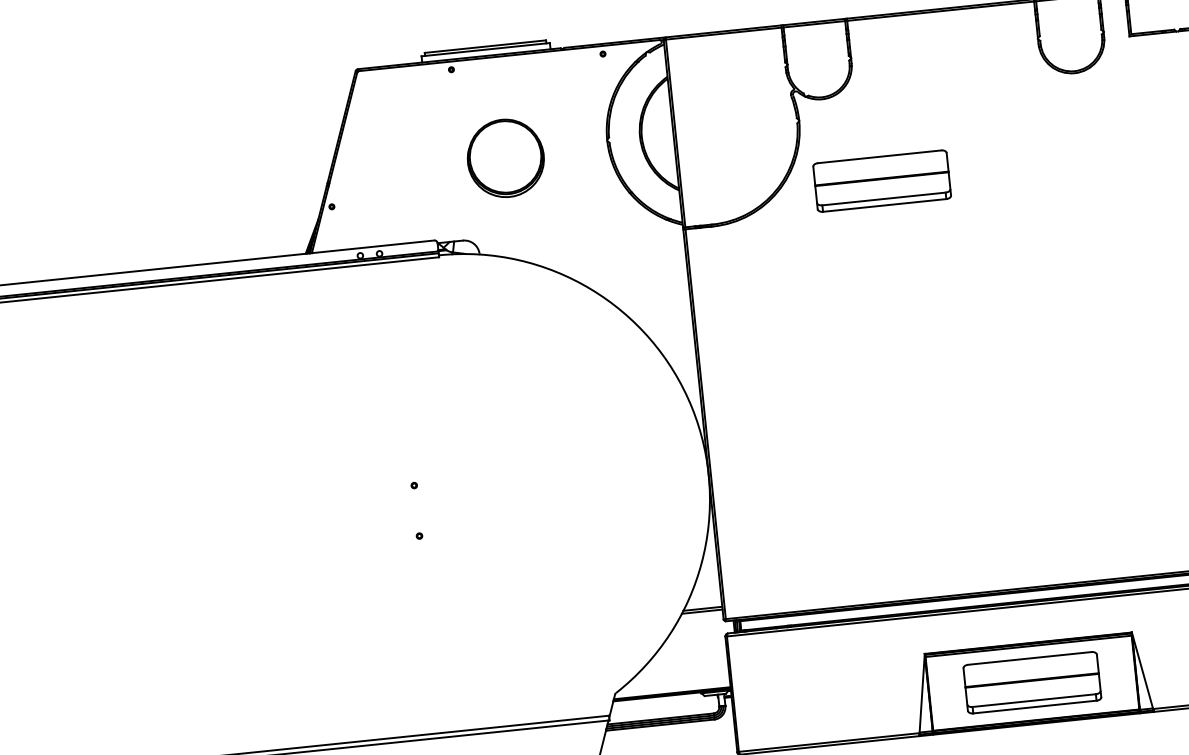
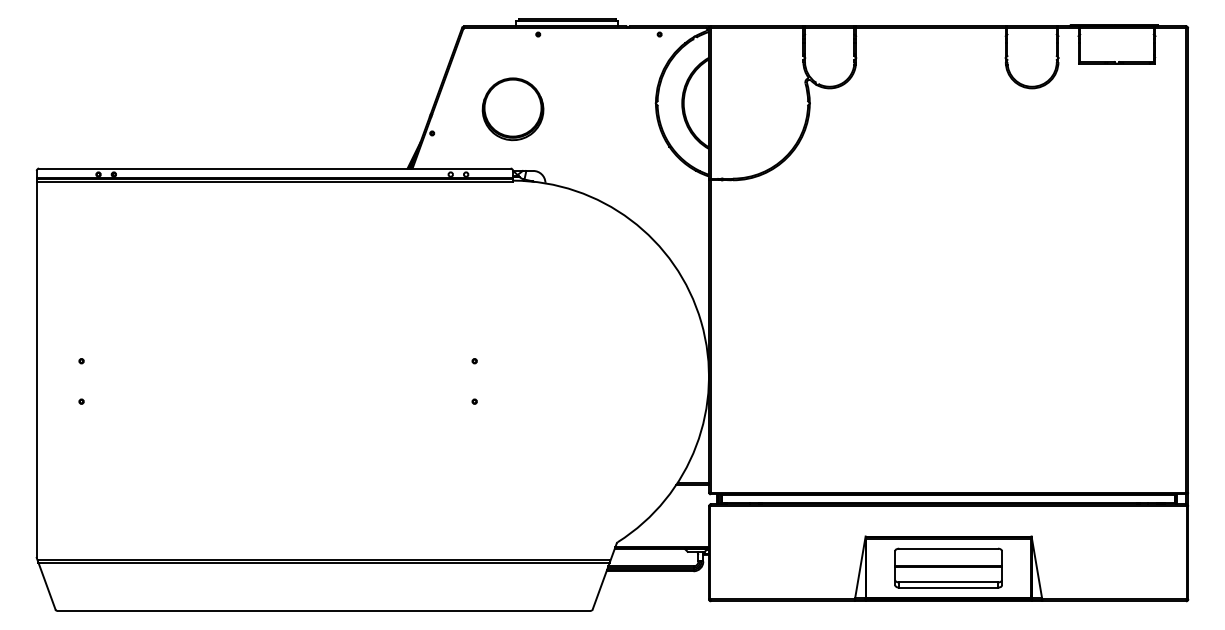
part: (505, 158) -> (512, 109), moved
part: (881, 180) -> (870, 157), removed

